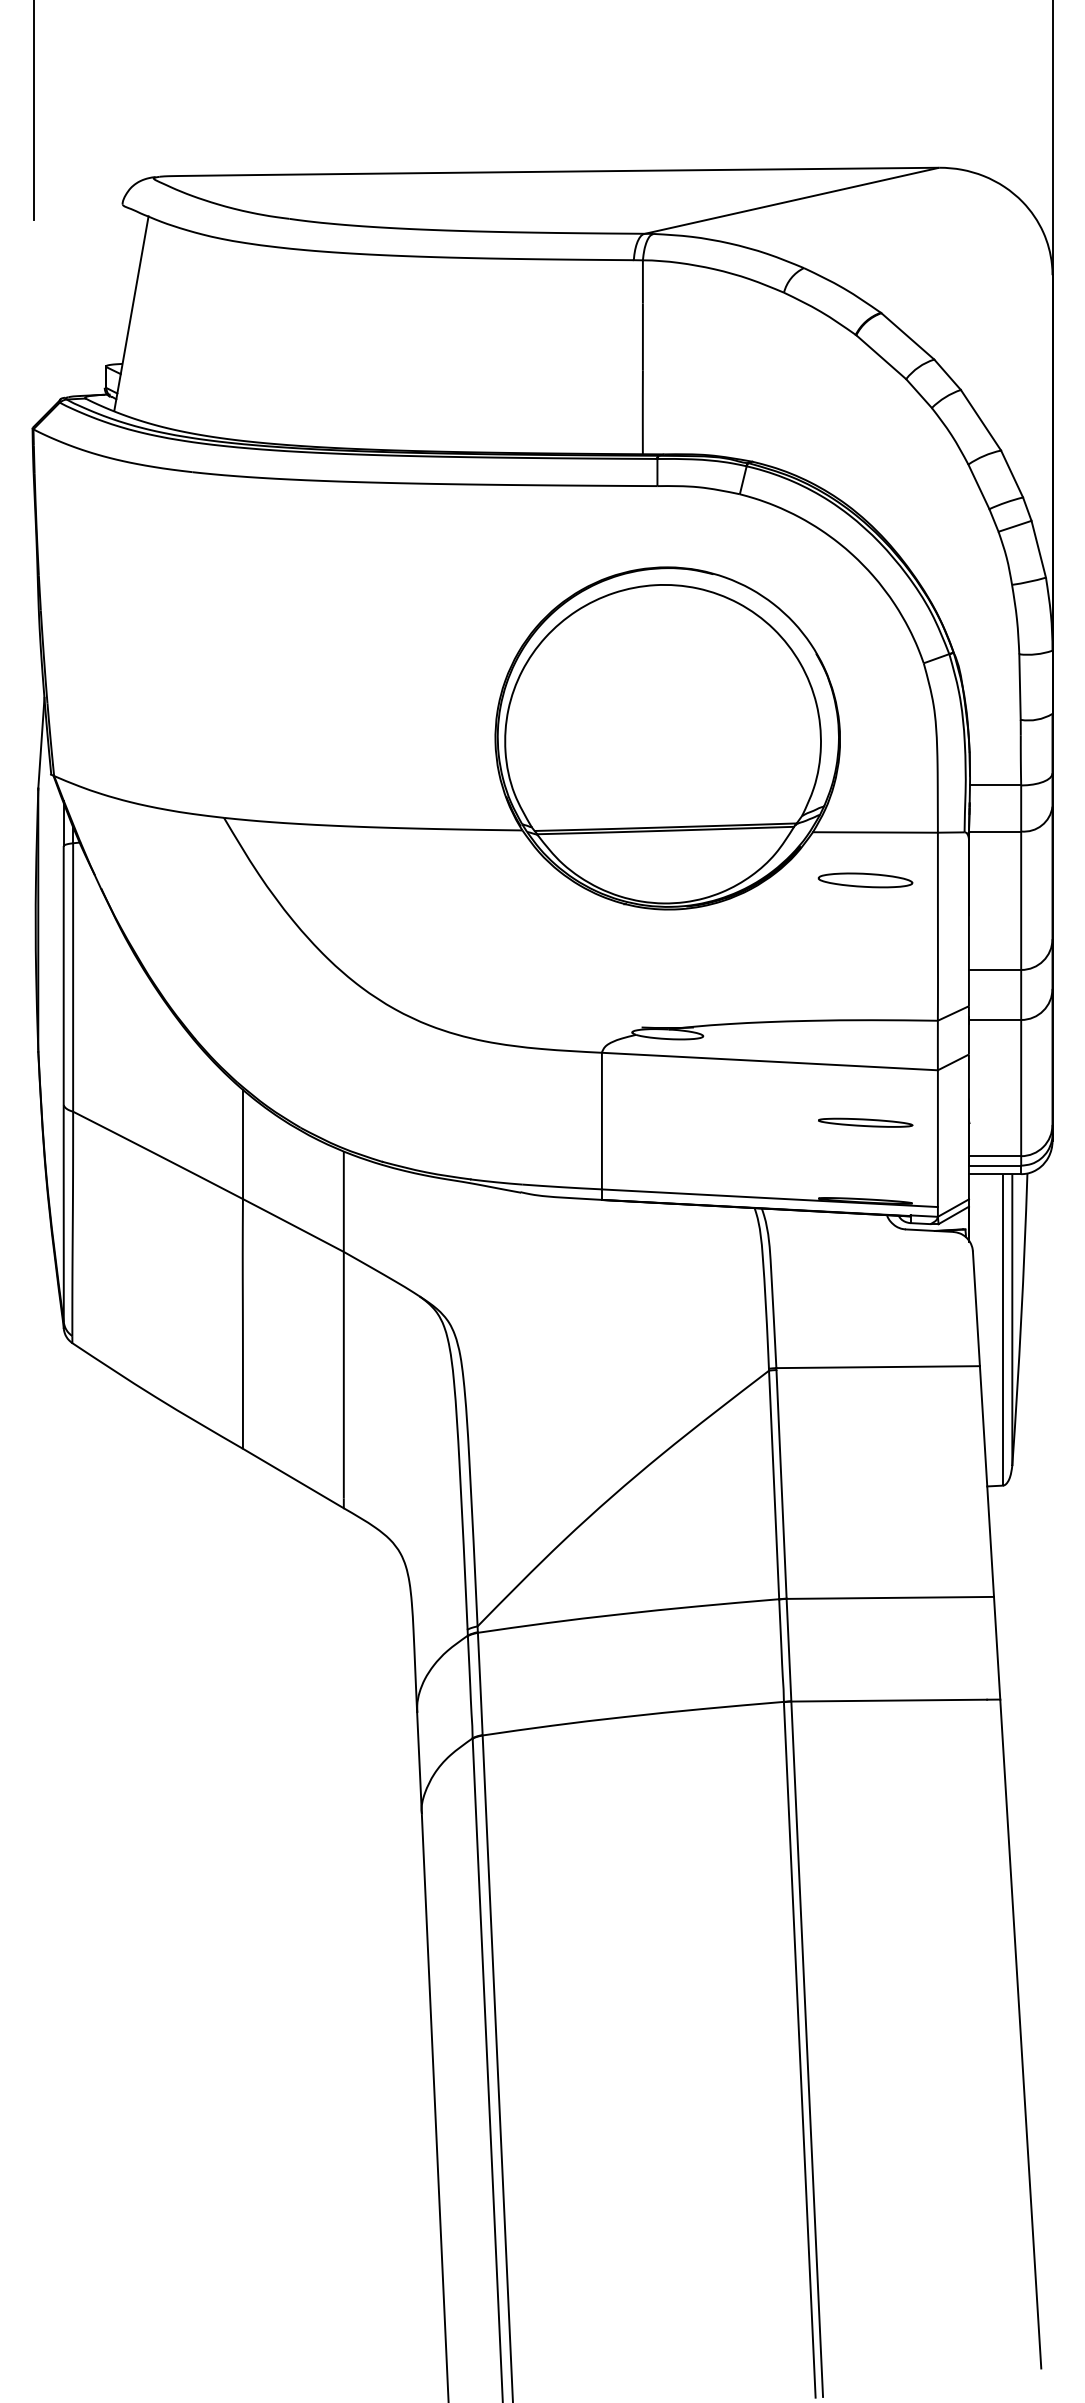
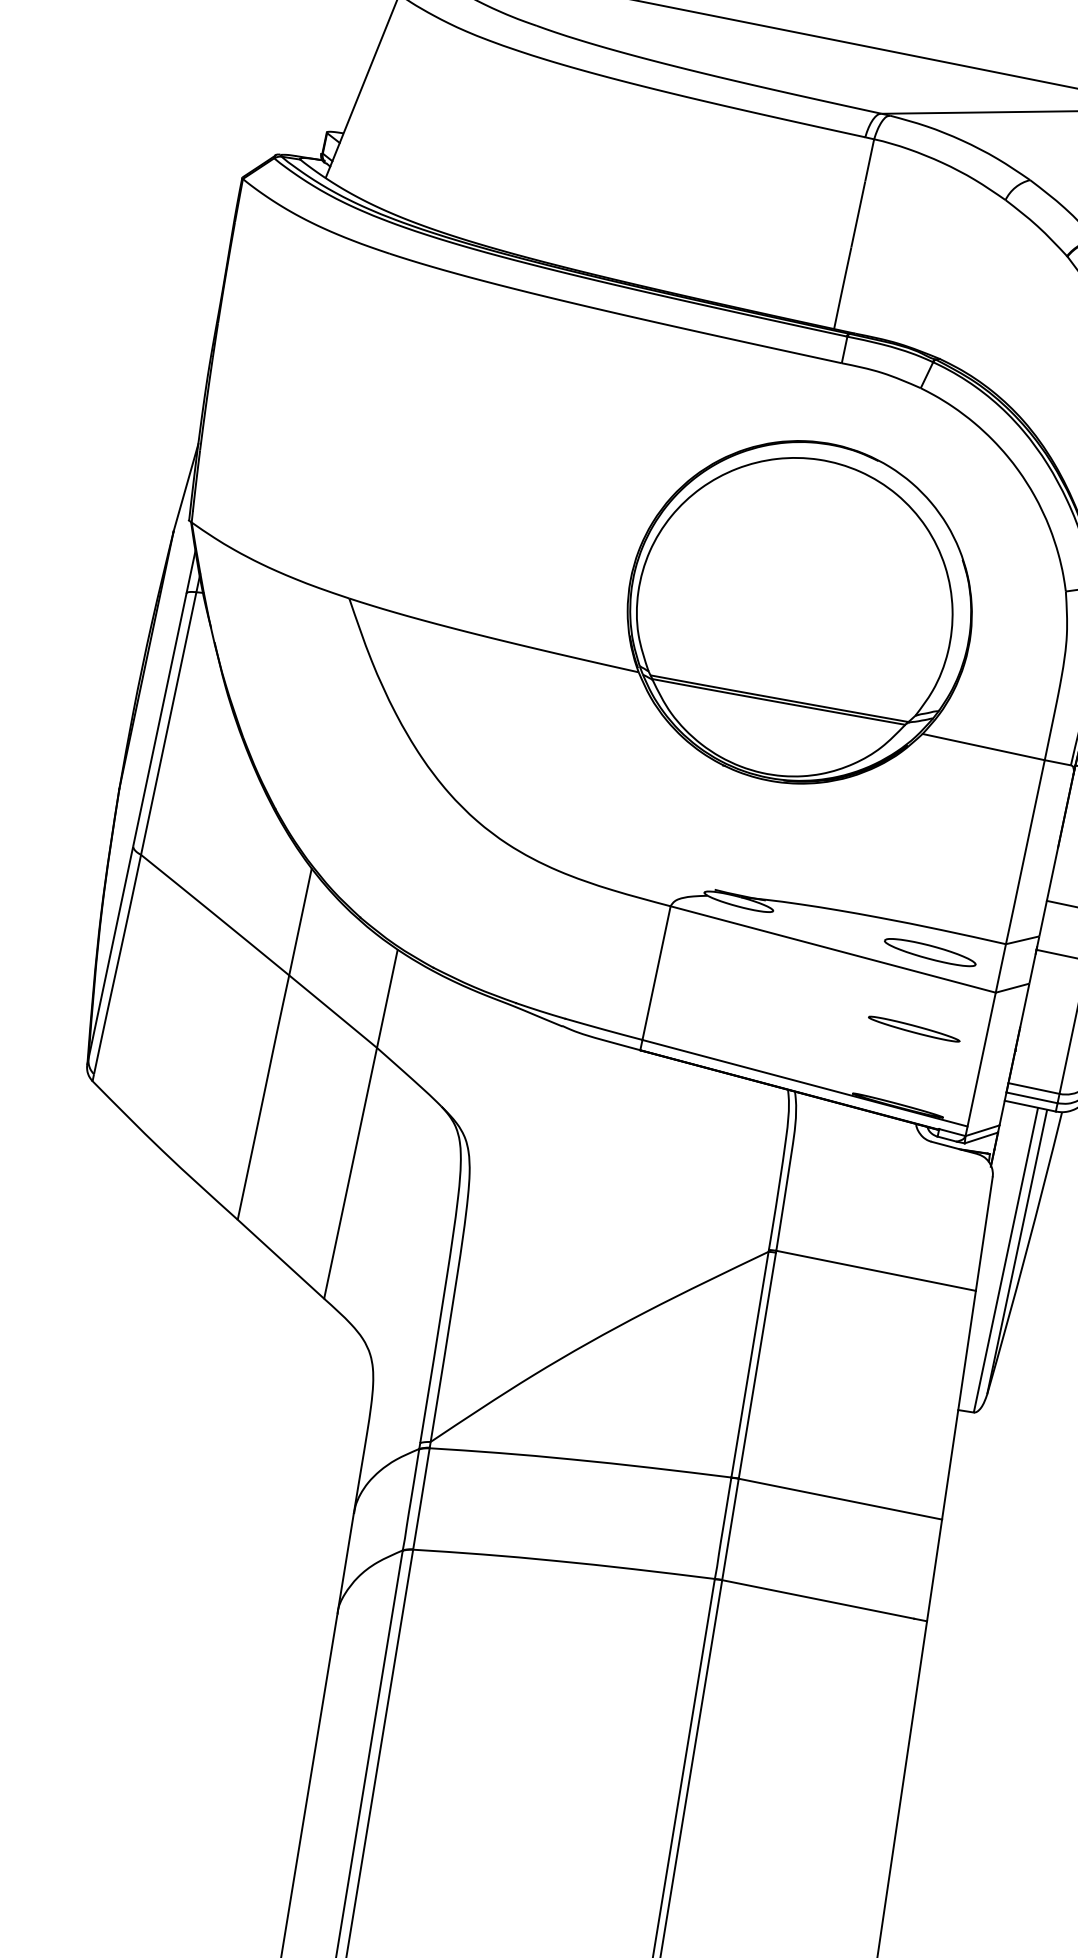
part: (865, 880) -> (930, 952), moved

